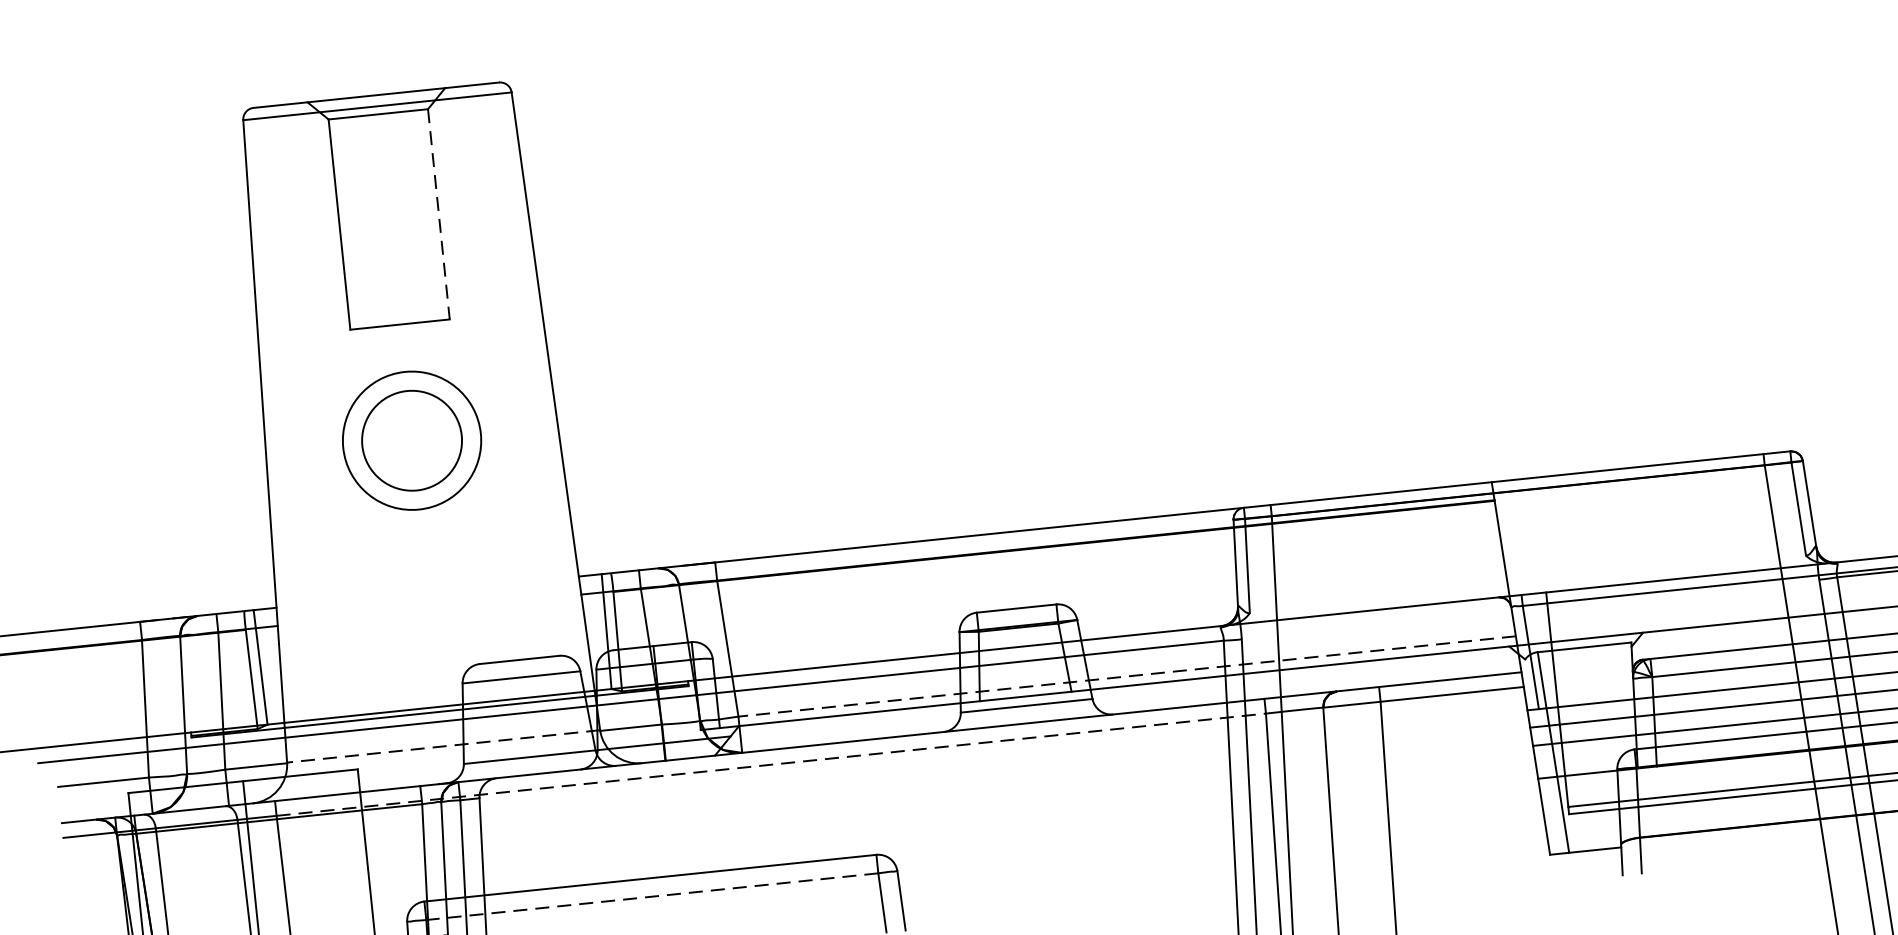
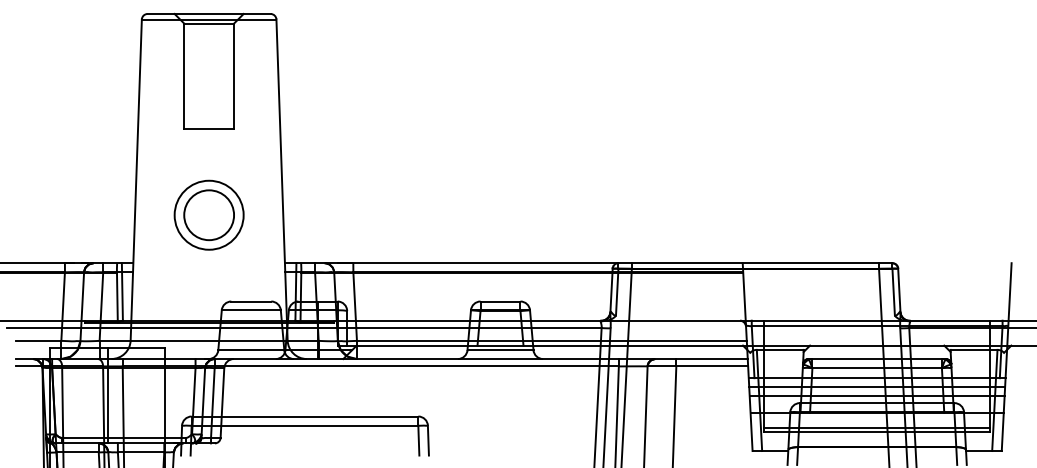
line: (439, 214) -> (234, 76), dashed -> solid
part: (410, 439) -> (208, 214), moved
line: (1126, 675) -> (551, 340), dashed -> solid
line: (442, 746) -> (208, 340), dashed -> solid
line: (772, 764) -> (371, 366), dashed -> solid
line: (651, 896) -> (304, 425), dashed -> solid

